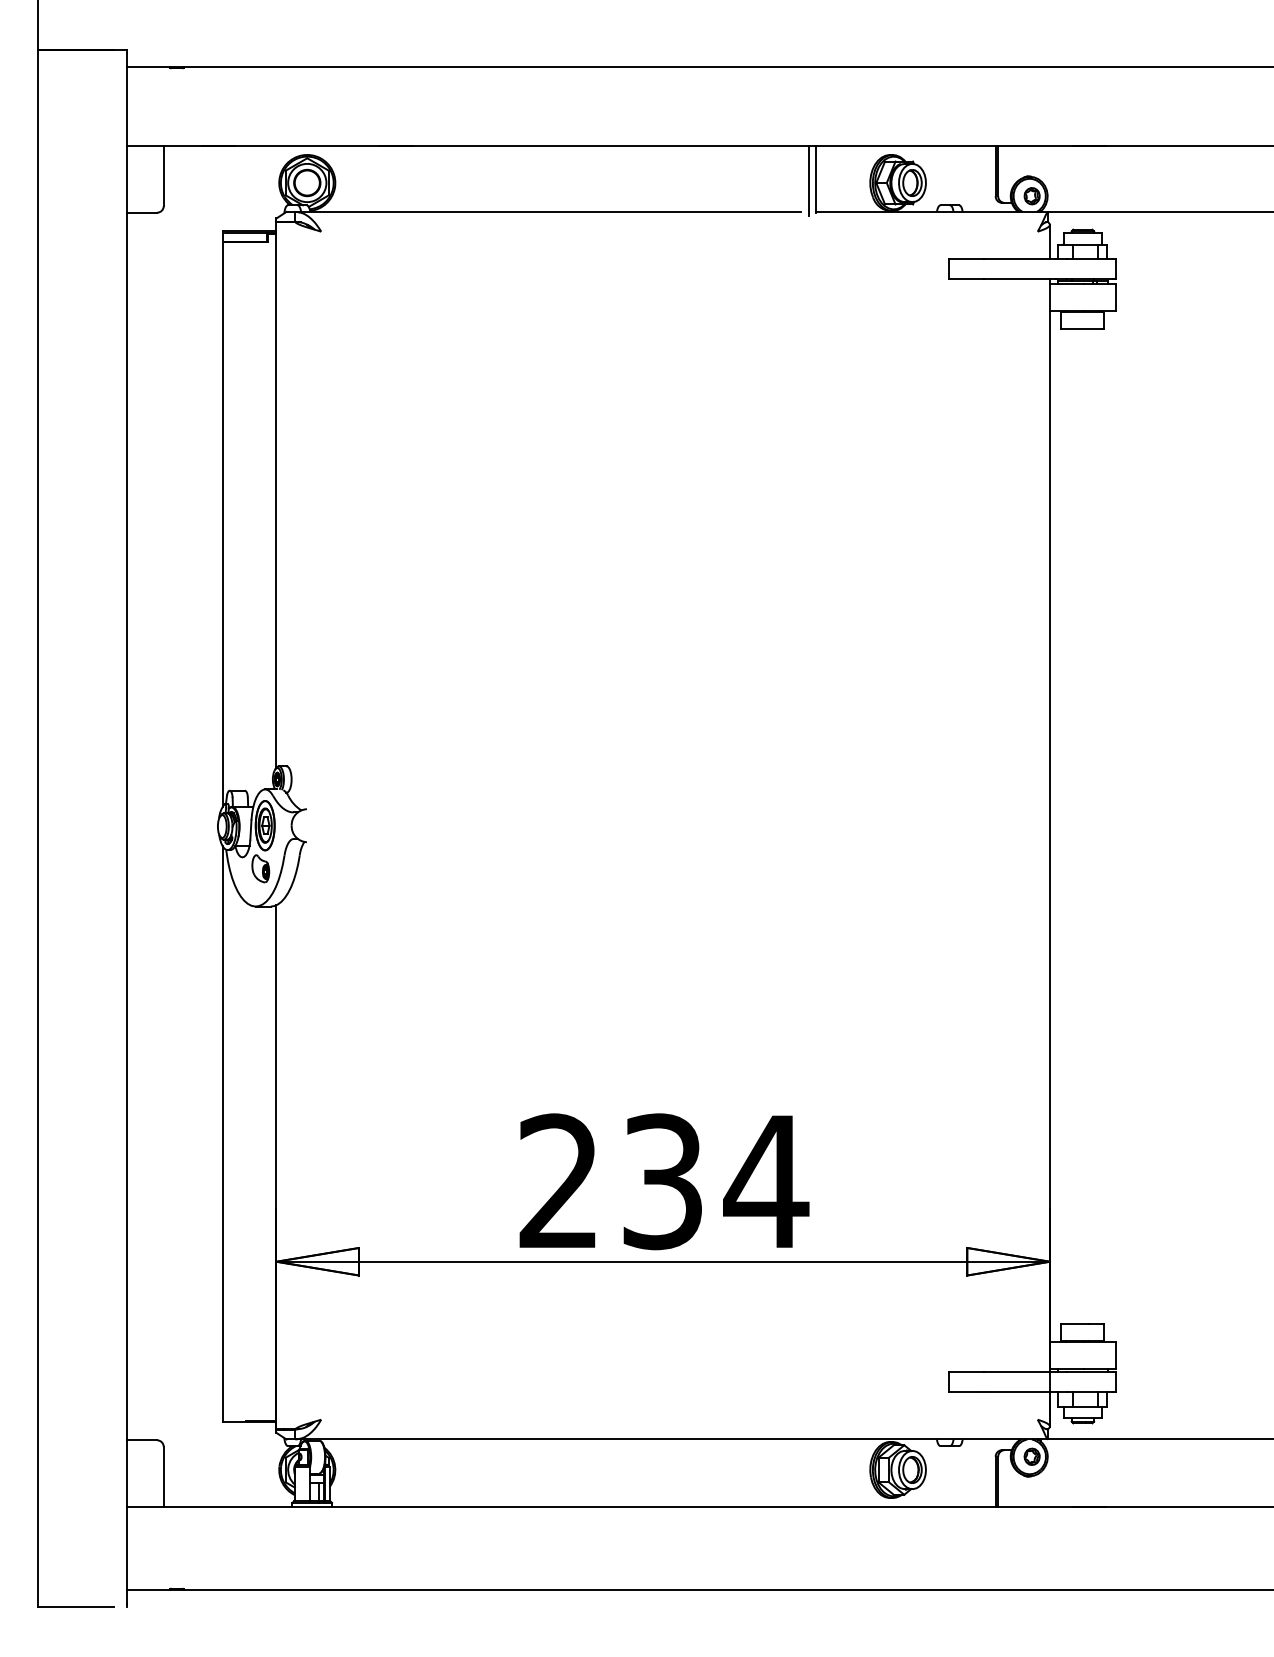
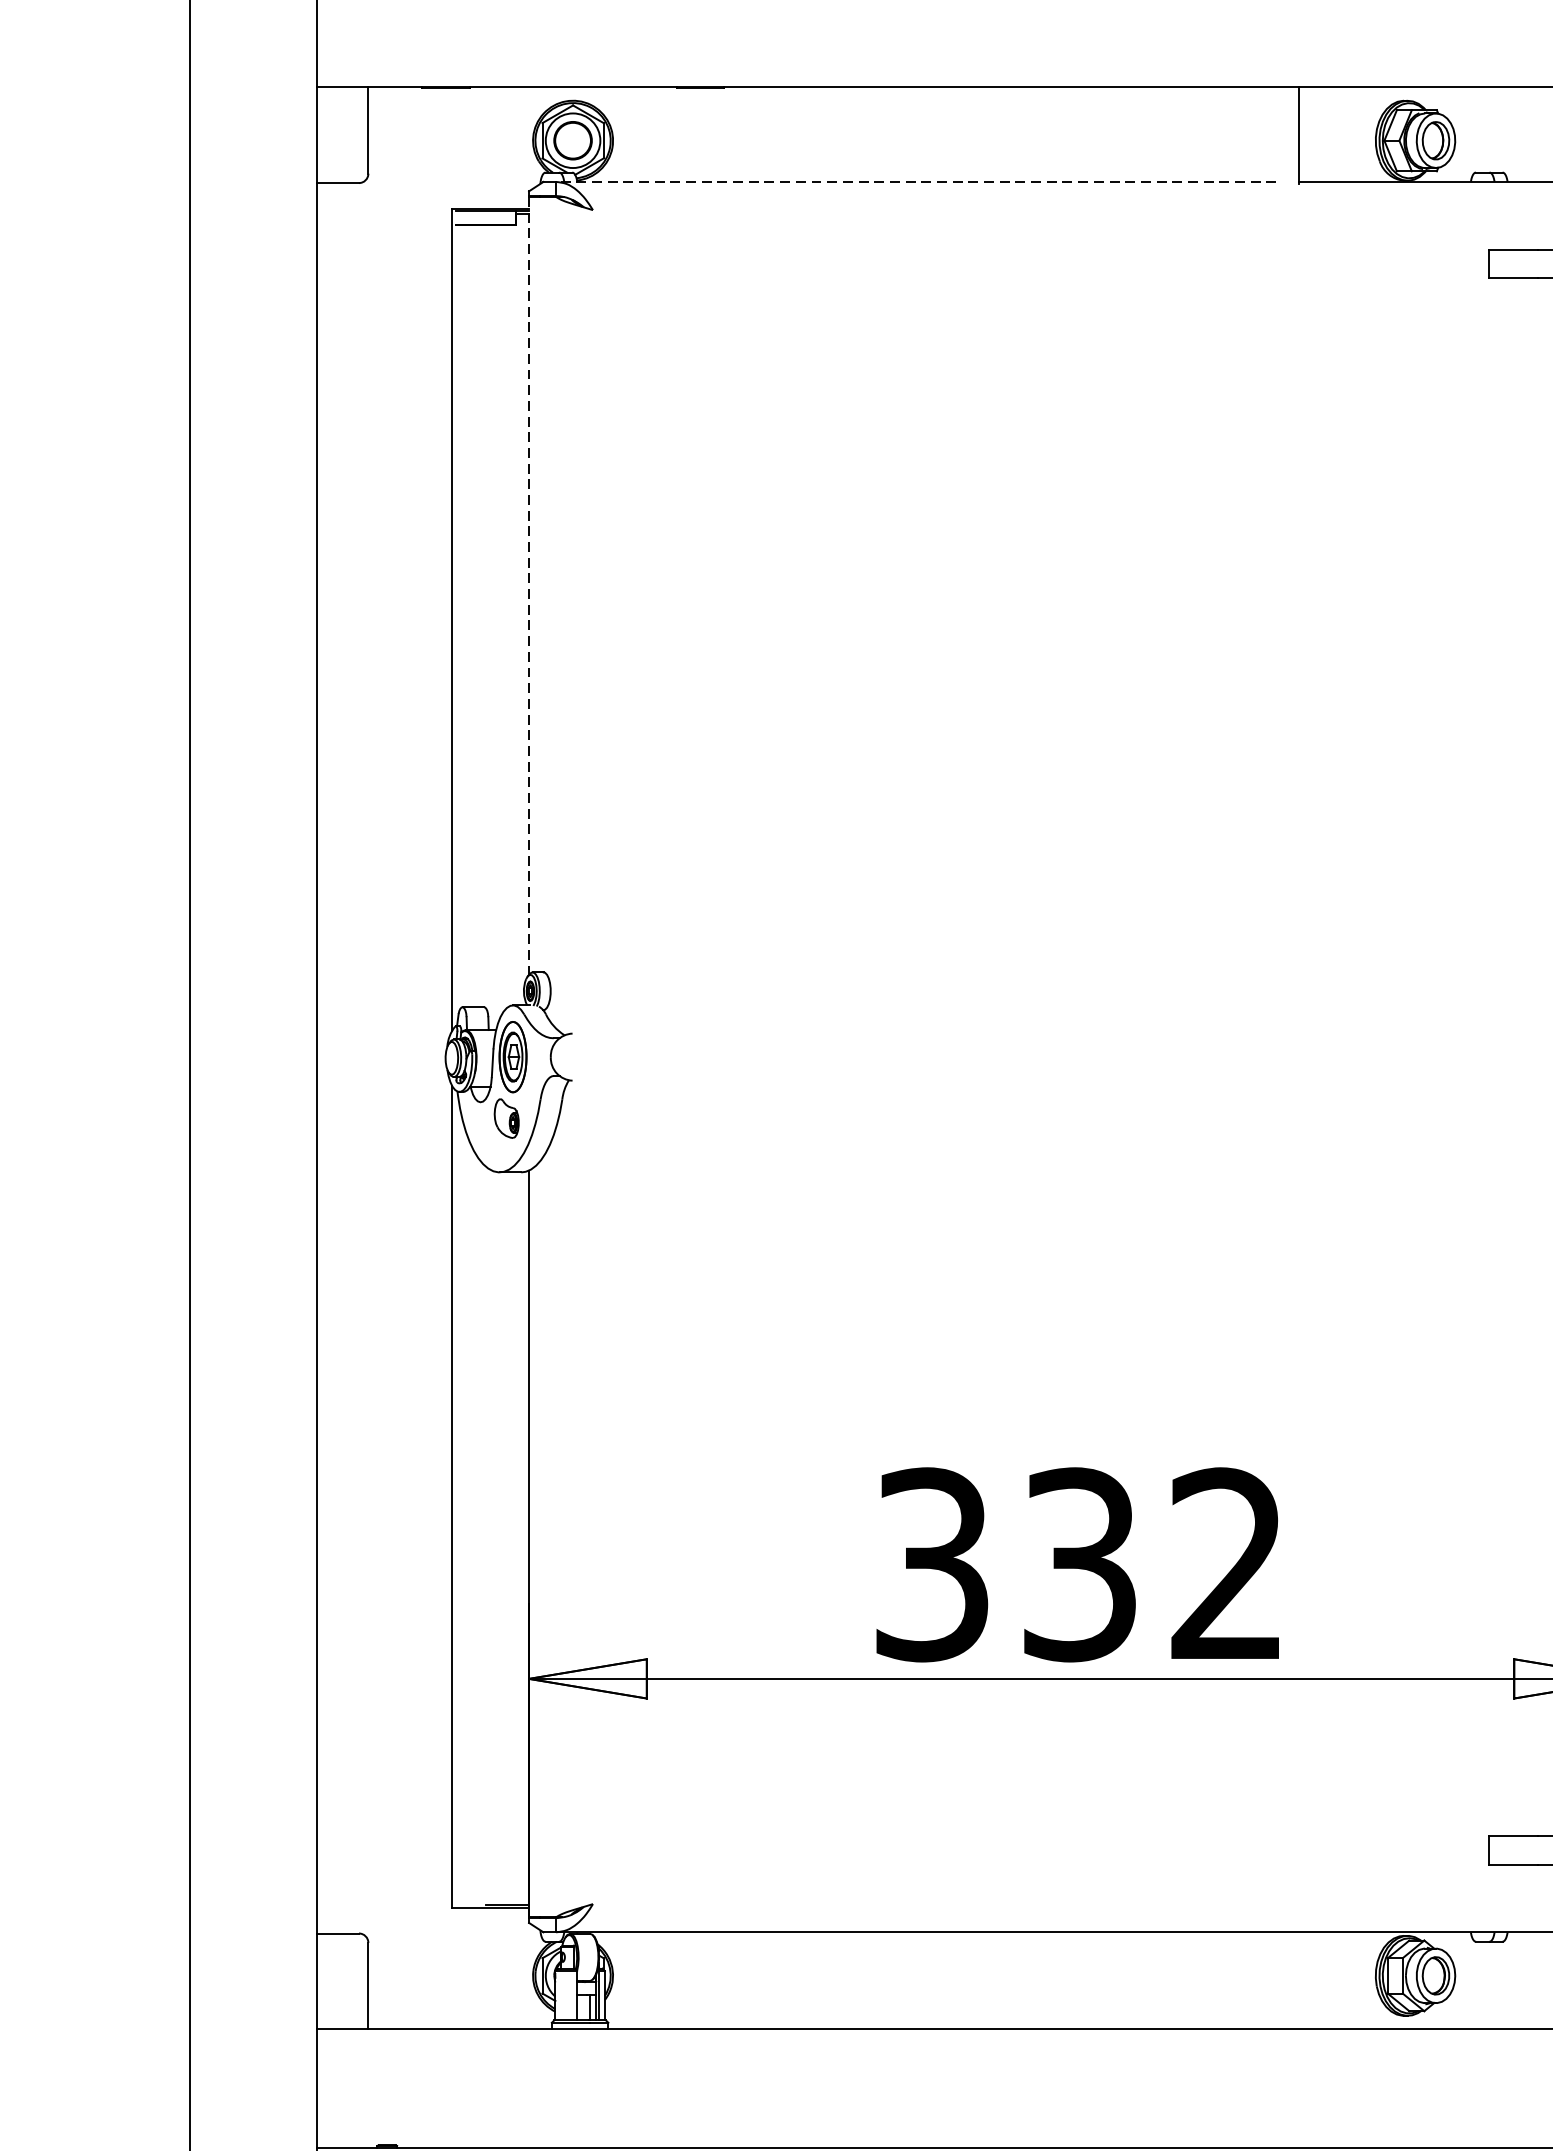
line: (809, 180) -> (1289, 137), removed
line: (547, 211) -> (915, 181), solid -> dashed
line: (276, 495) -> (529, 586), solid -> dashed
text: (664, 1181) -> (1082, 1564), 234 -> 332

